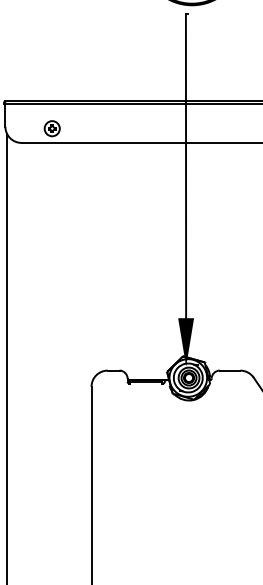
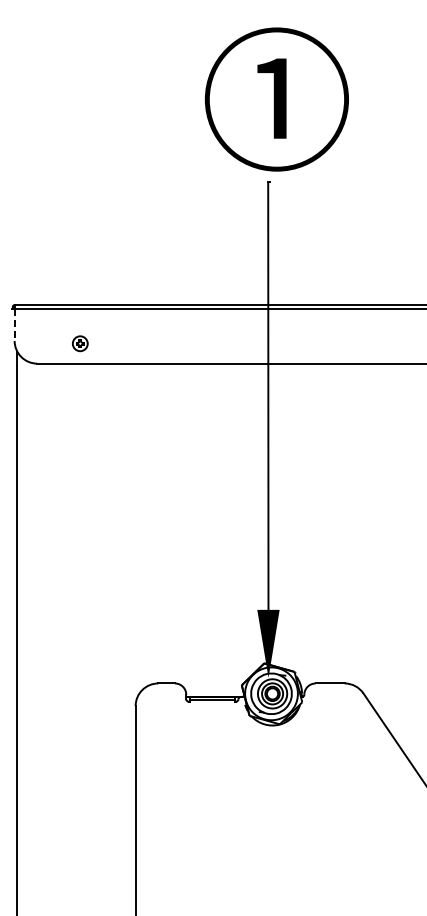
line: (5, 115) -> (14, 325), solid -> dashed
part: (51, 128) -> (79, 343), size x0.7

